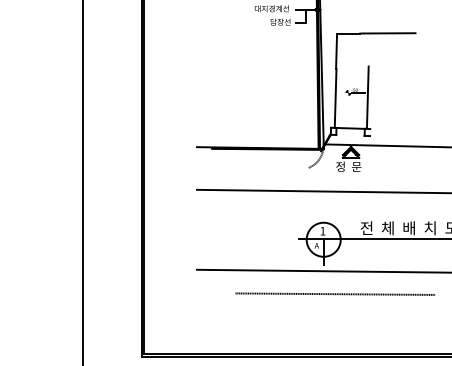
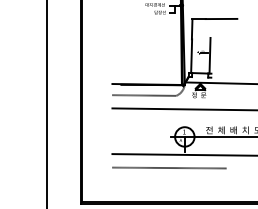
line: (253, 167) -> (144, 95), added
line: (335, 293) -> (169, 167), moved

